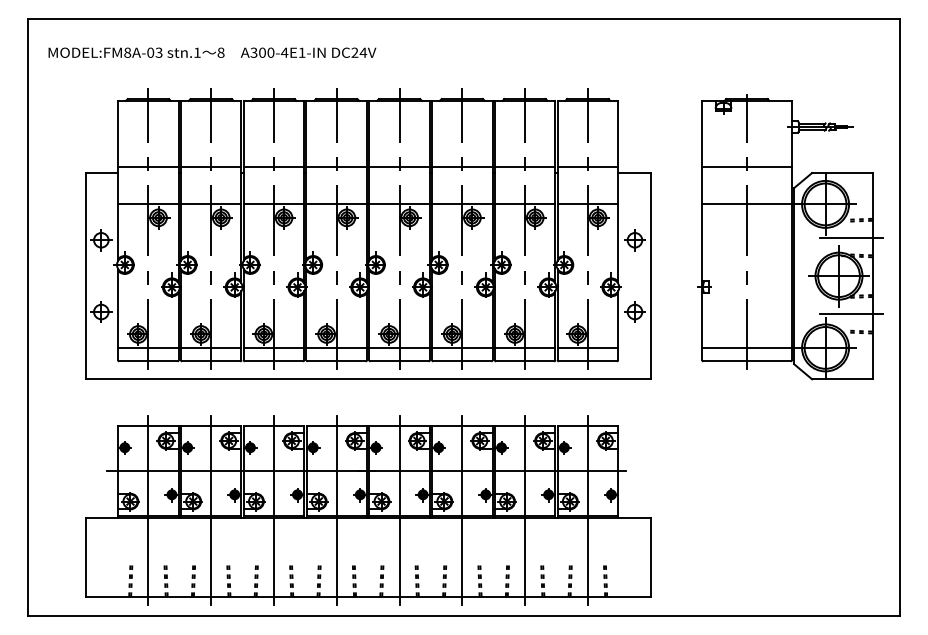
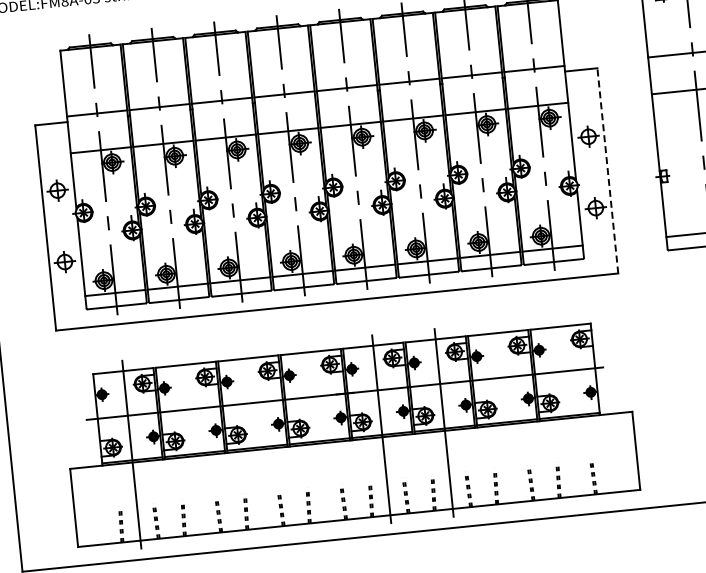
line: (650, 275) -> (607, 170), solid -> dashed
line: (211, 510) -> (194, 448), removed
line: (273, 510) -> (256, 442), removed
line: (336, 510) -> (318, 435), removed
line: (525, 510) -> (507, 416), removed
line: (587, 510) -> (568, 410), removed

